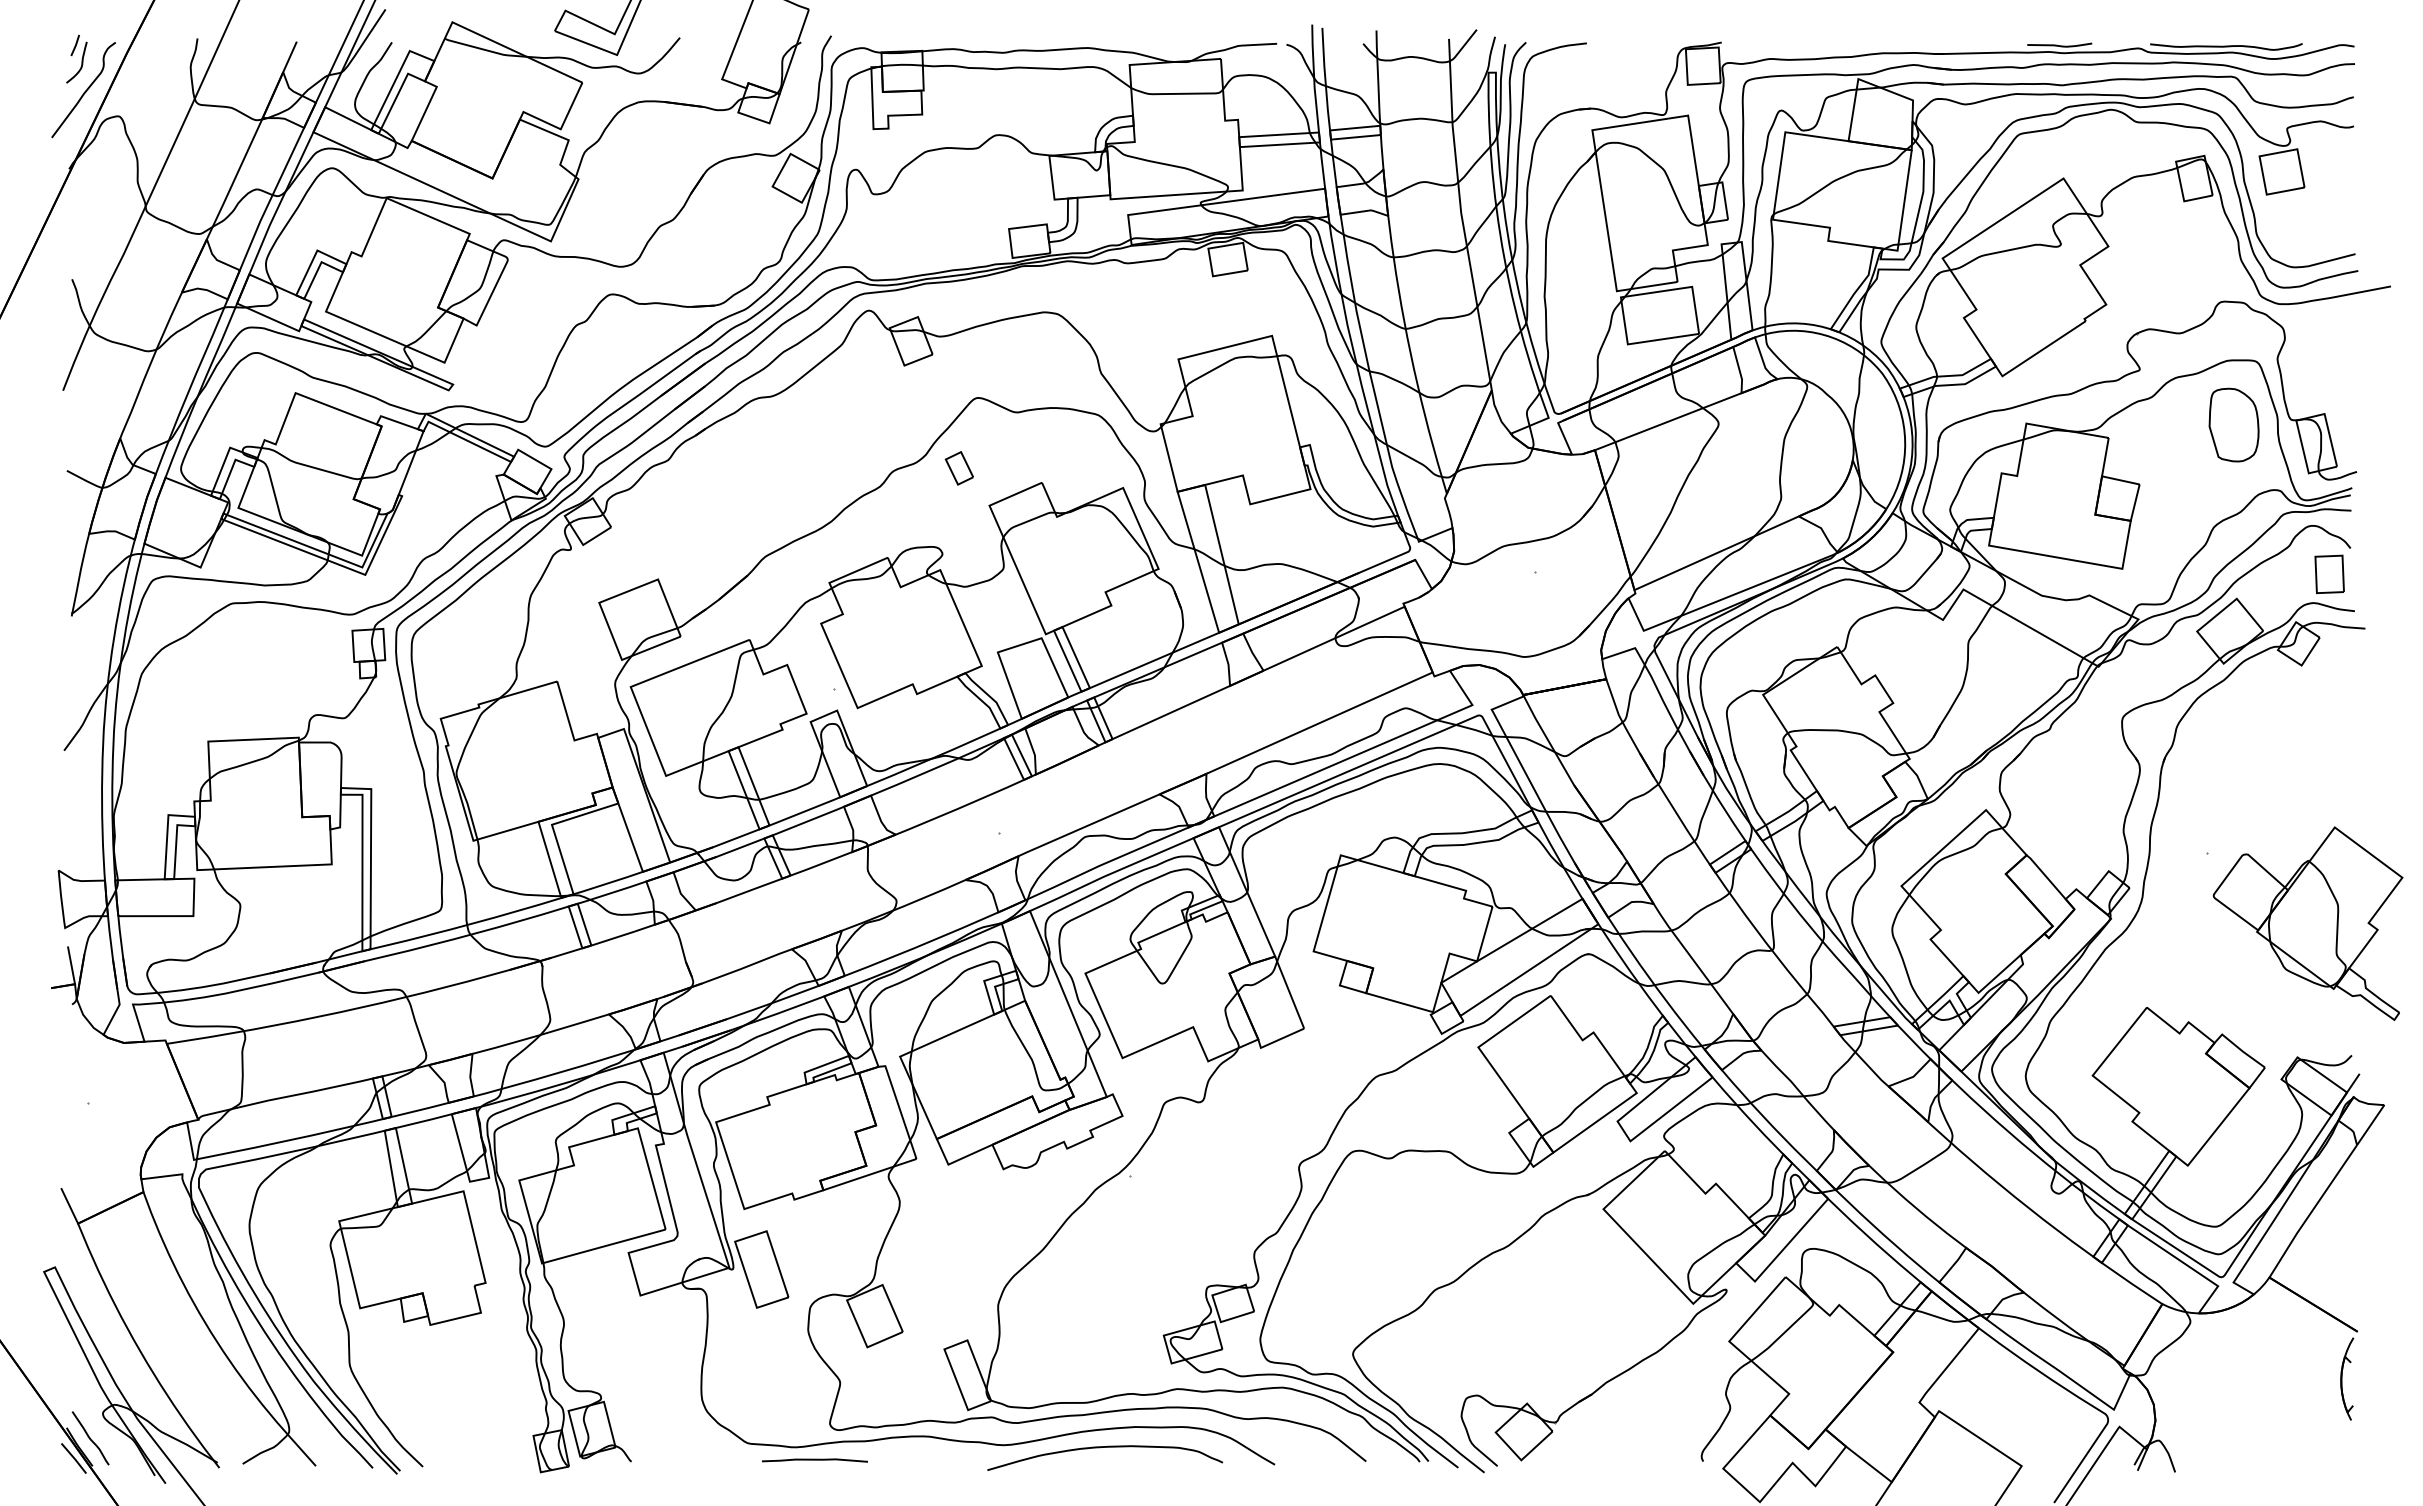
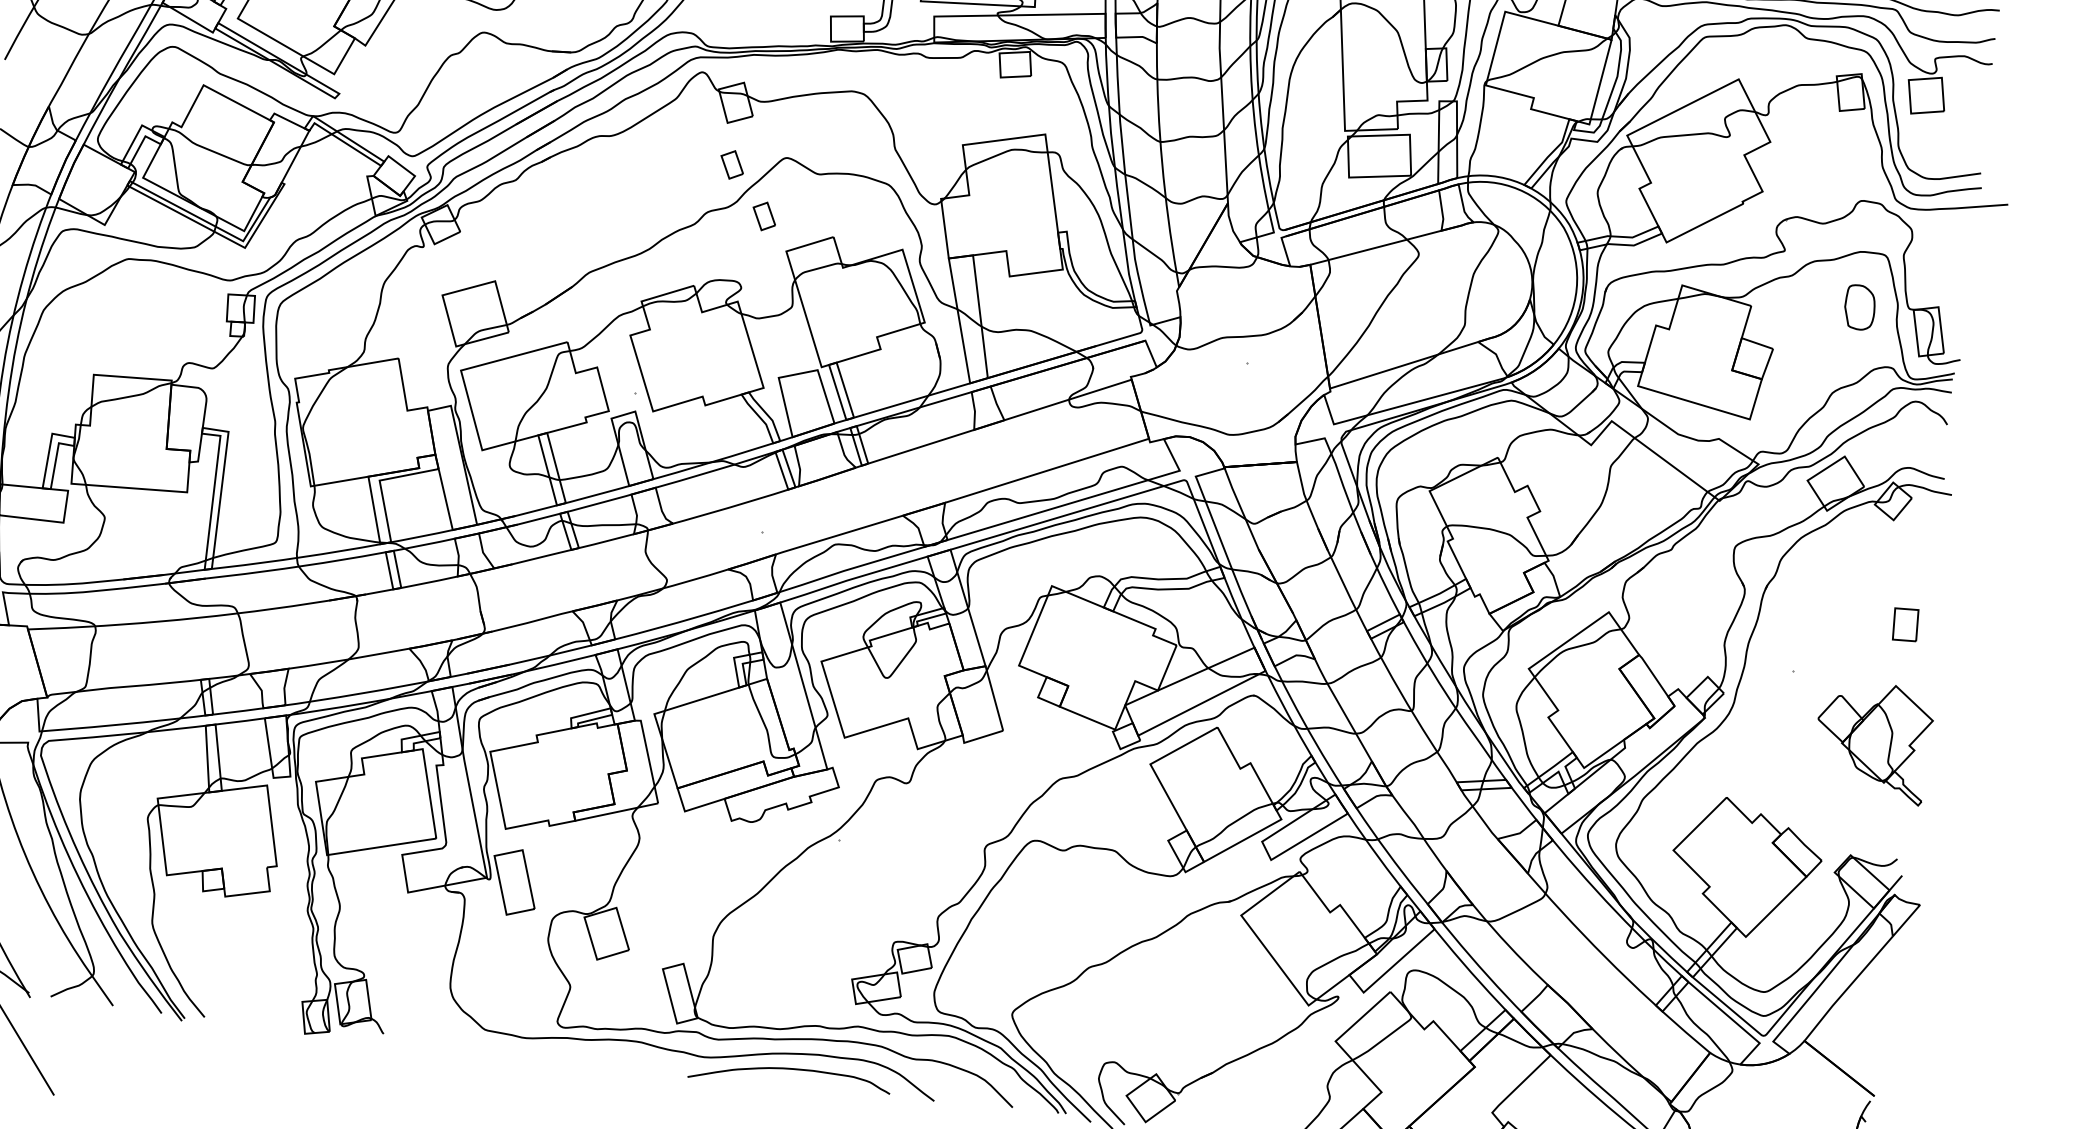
part: (914, 413) -> (731, 164), added
part: (2233, 424) -> (1859, 307), size x0.7
part: (2329, 574) -> (1905, 624), moved
part: (2307, 923) -> (1872, 741), size x0.7
curve: (814, 1460) -> (540, 1051), removed

